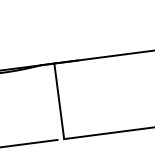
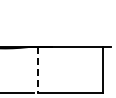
line: (59, 100) -> (37, 69), solid -> dashed

